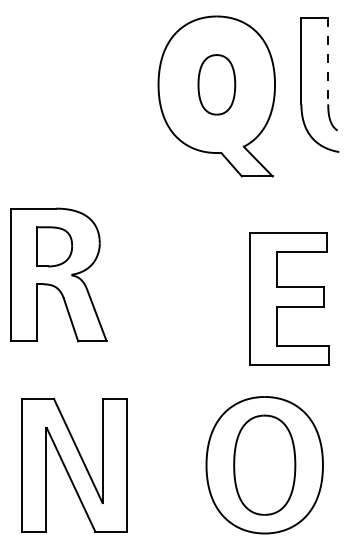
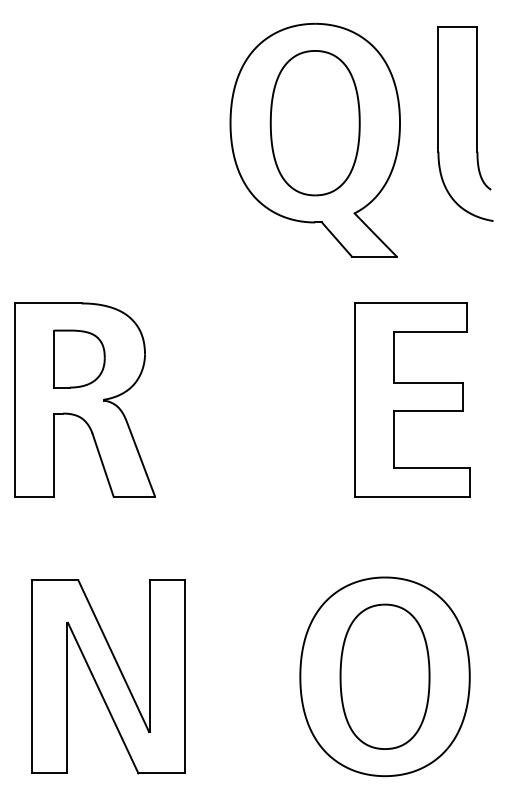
line: (328, 61) -> (477, 89), dashed -> solid
part: (216, 84) -> (314, 122), size x1.67
part: (289, 298) -> (412, 399), moved

